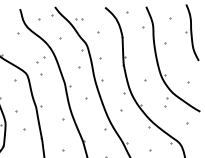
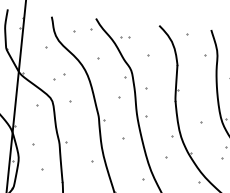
part: (40, 59) -> (58, 76), moved

